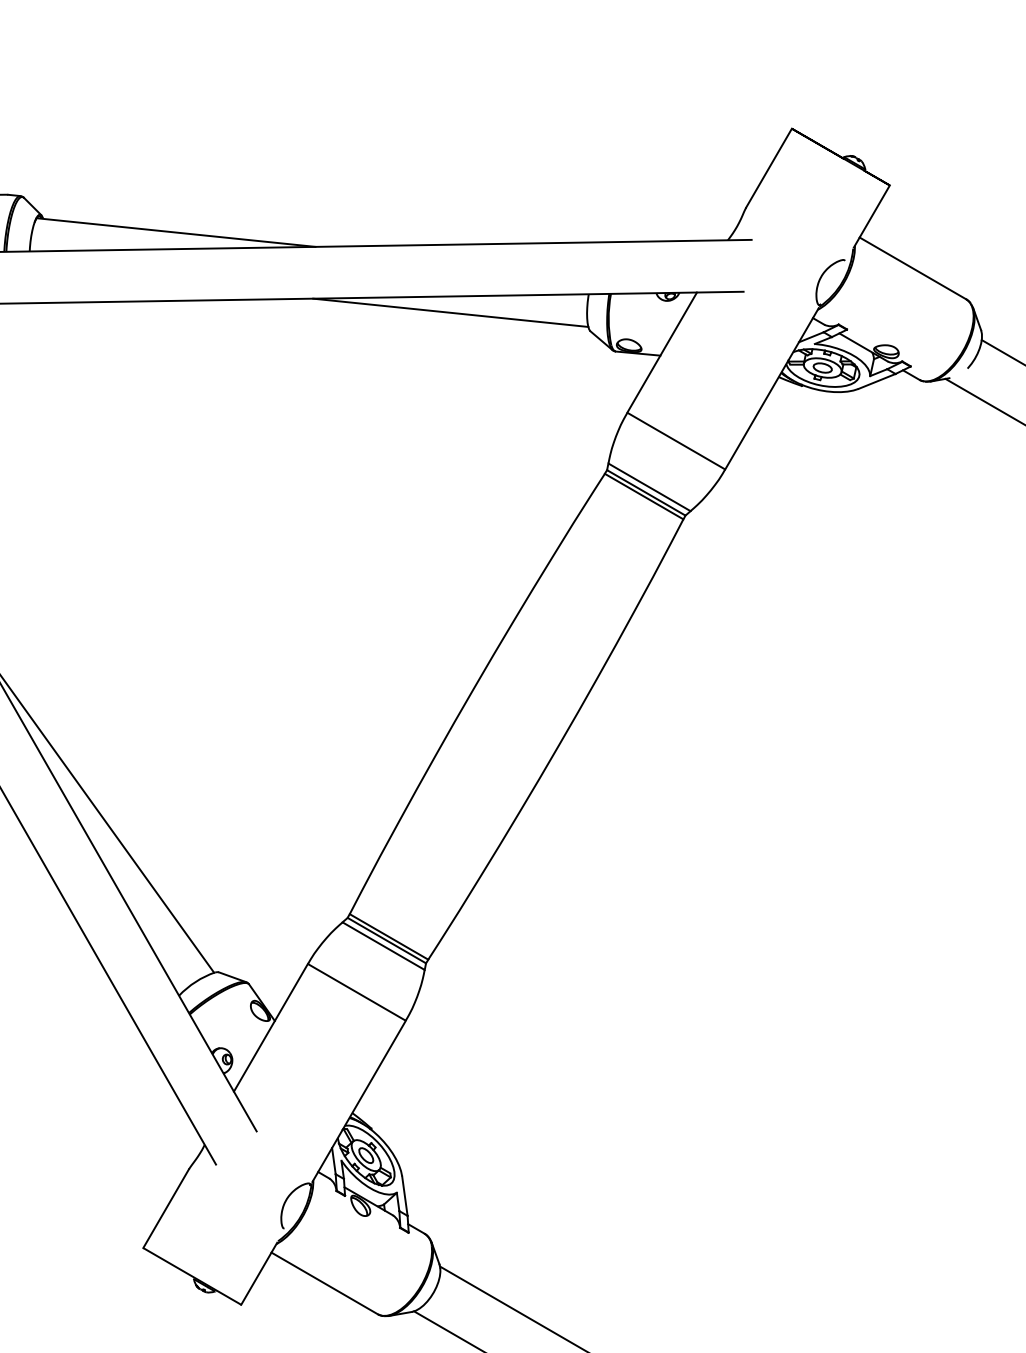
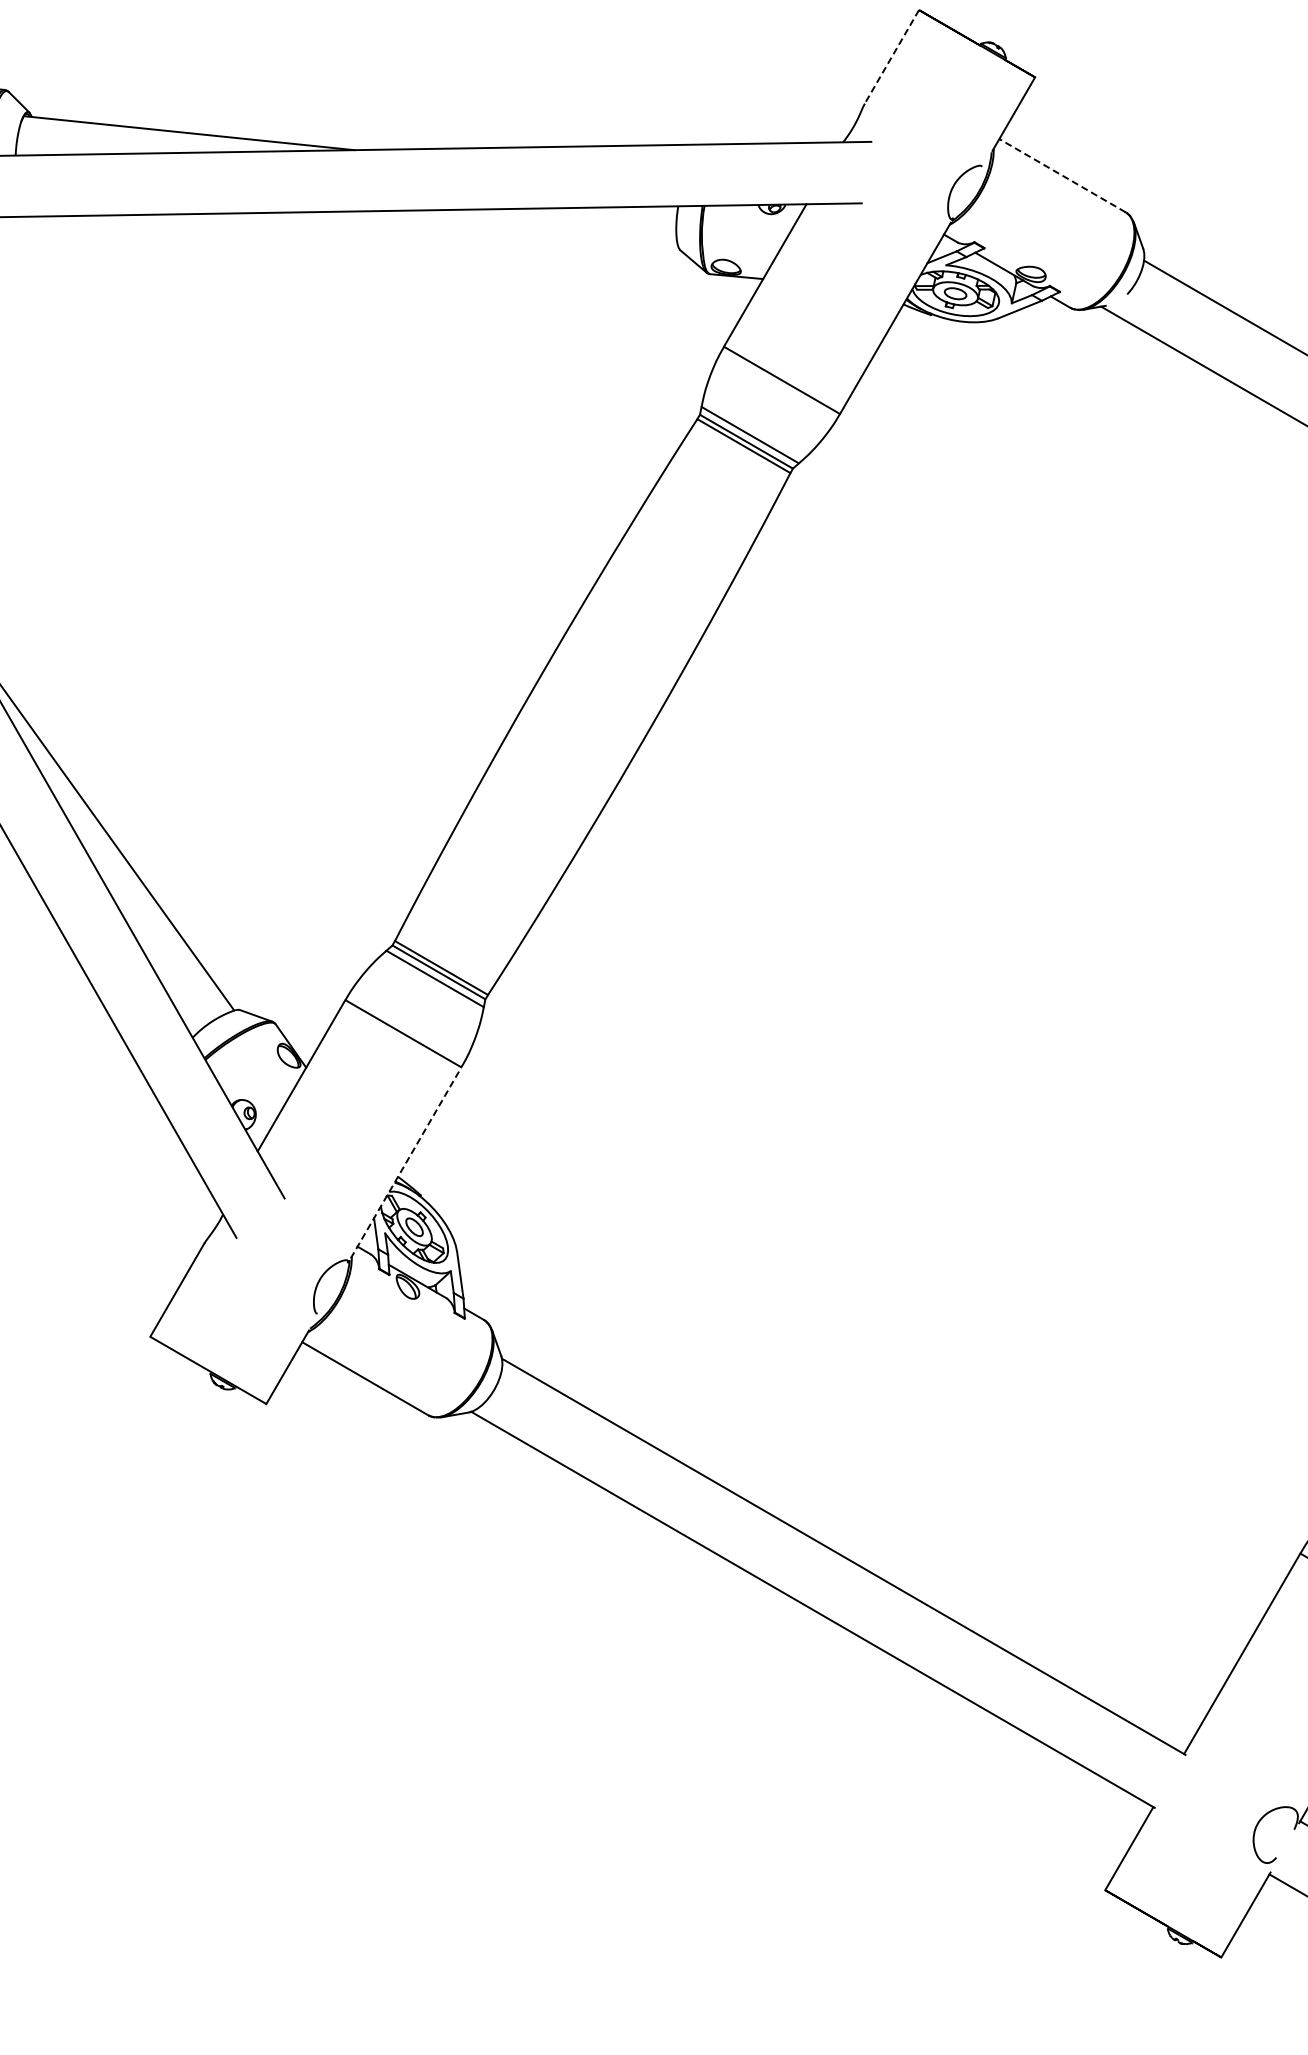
line: (768, 168) -> (891, 57), solid -> dashed
line: (912, 268) -> (1062, 175), solid -> dashed
line: (450, 312) -> (514, 228), removed
line: (359, 1100) -> (406, 1162), solid -> dashed

